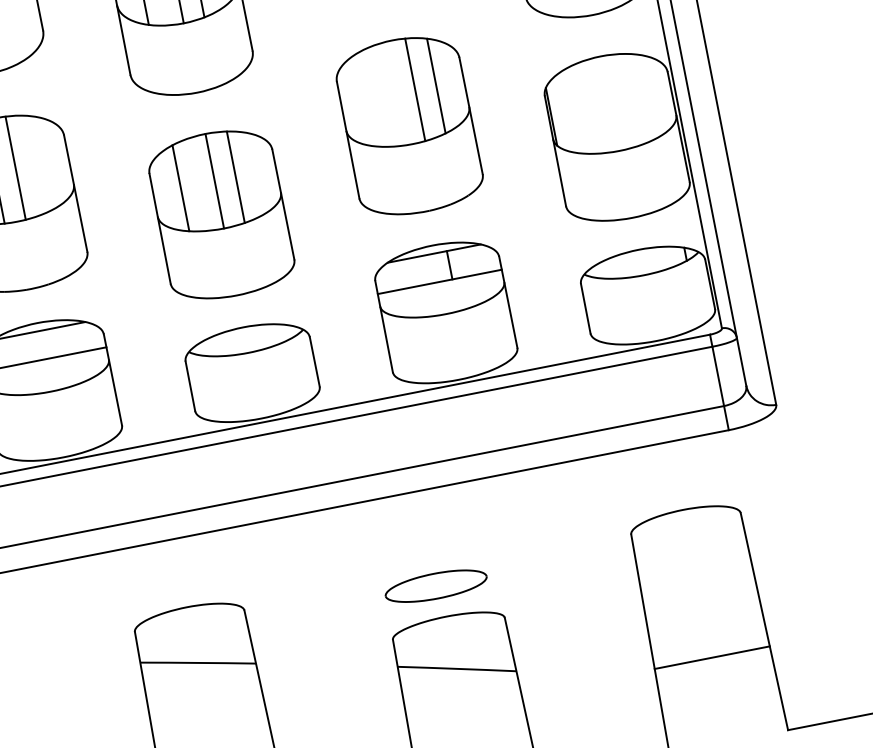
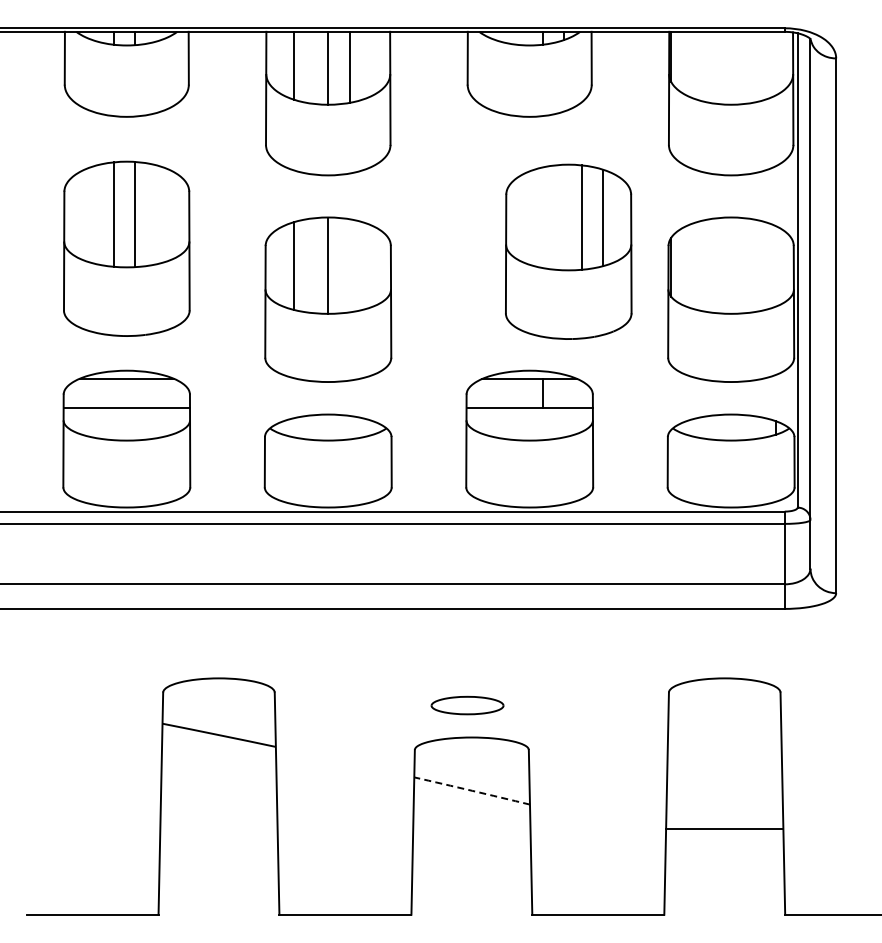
part: (408, 125) -> (568, 251), moved
line: (235, 176) -> (349, 265), removed
part: (436, 586) -> (467, 705), size x0.7
arc: (457, 668) -> (472, 790), solid -> dashed

